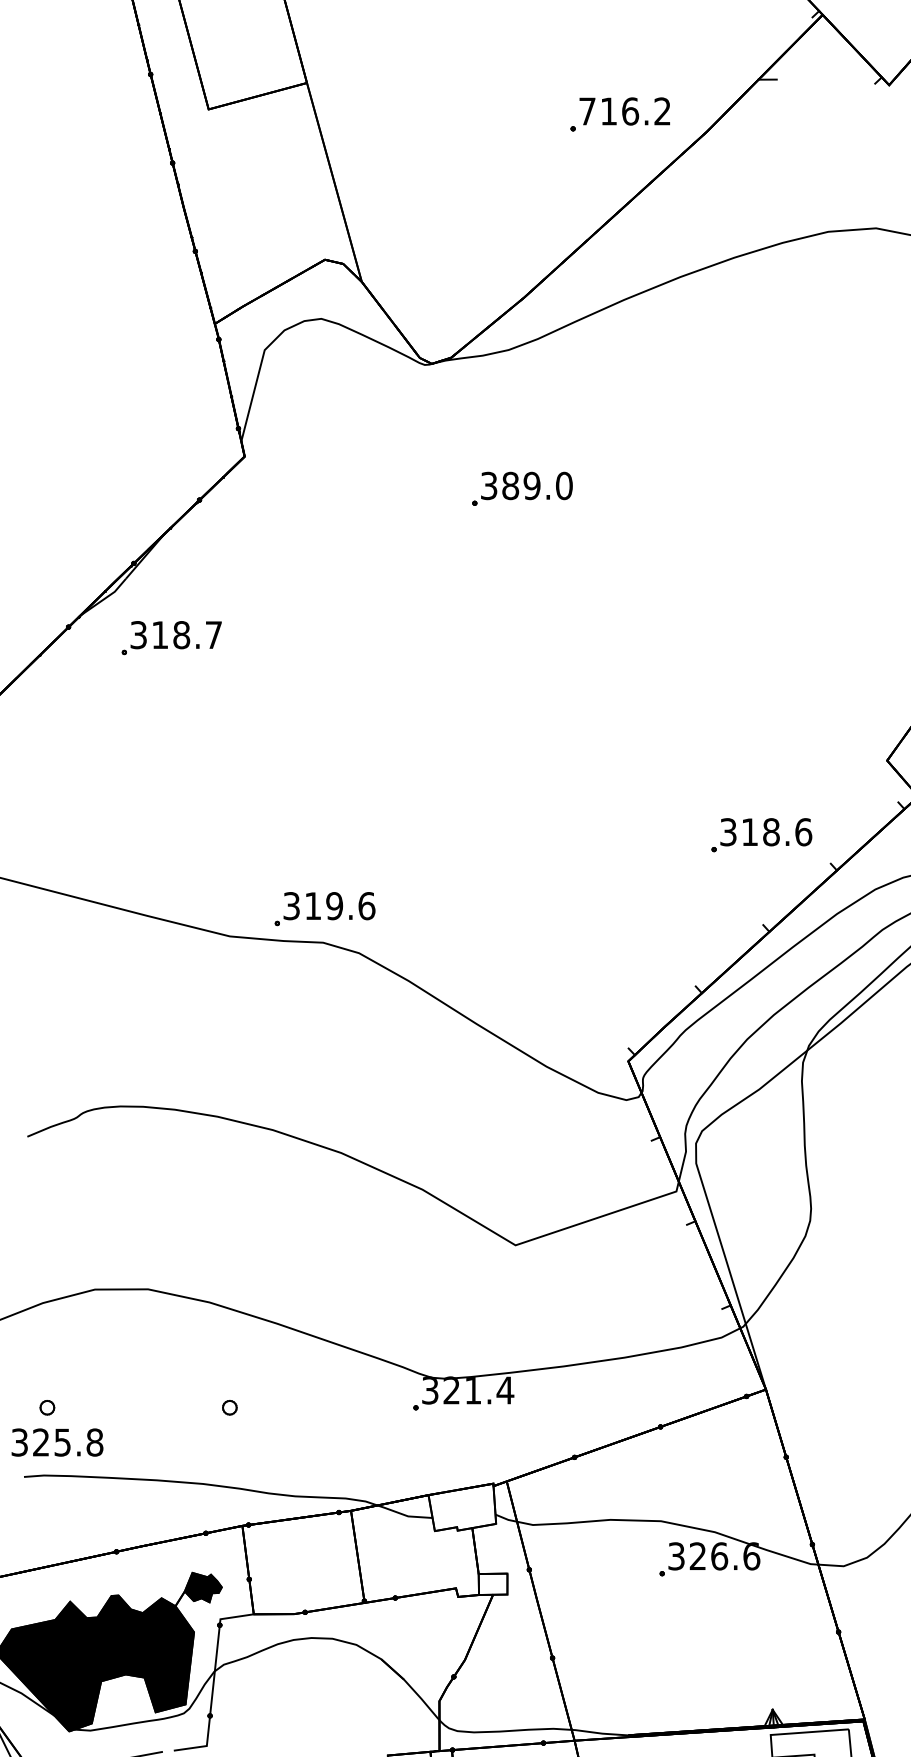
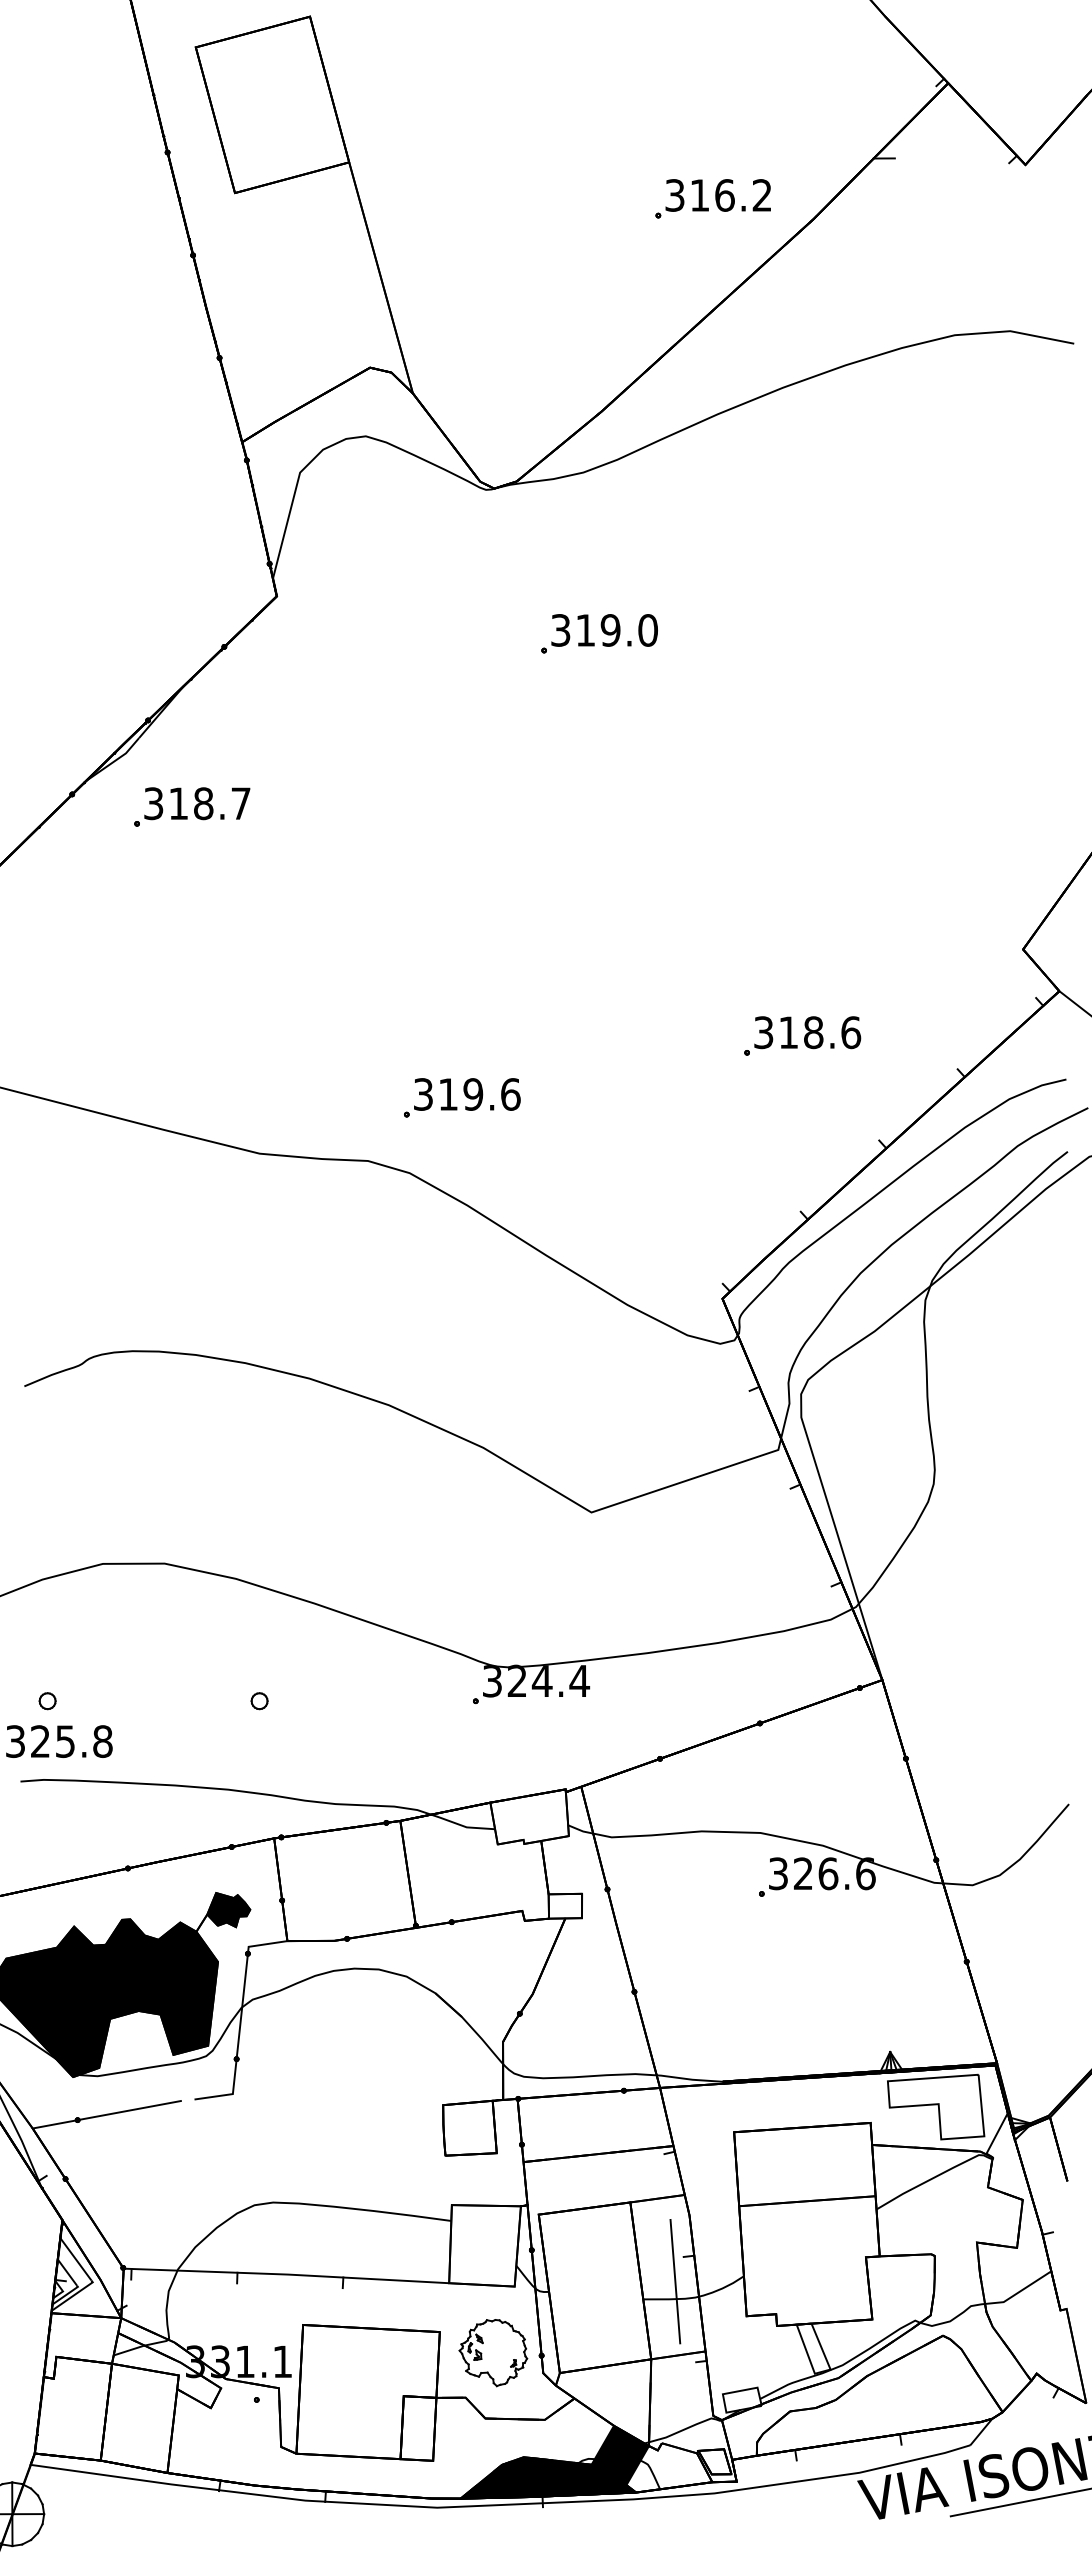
text: (587, 111) -> (674, 195), 716.2 -> 316.2
text: (510, 486) -> (585, 630), 389.0 -> 319.0
part: (761, 834) -> (802, 1035), moved
part: (325, 908) -> (462, 1097), moved
text: (472, 1389) -> (541, 1680), 321.4 -> 324.4

